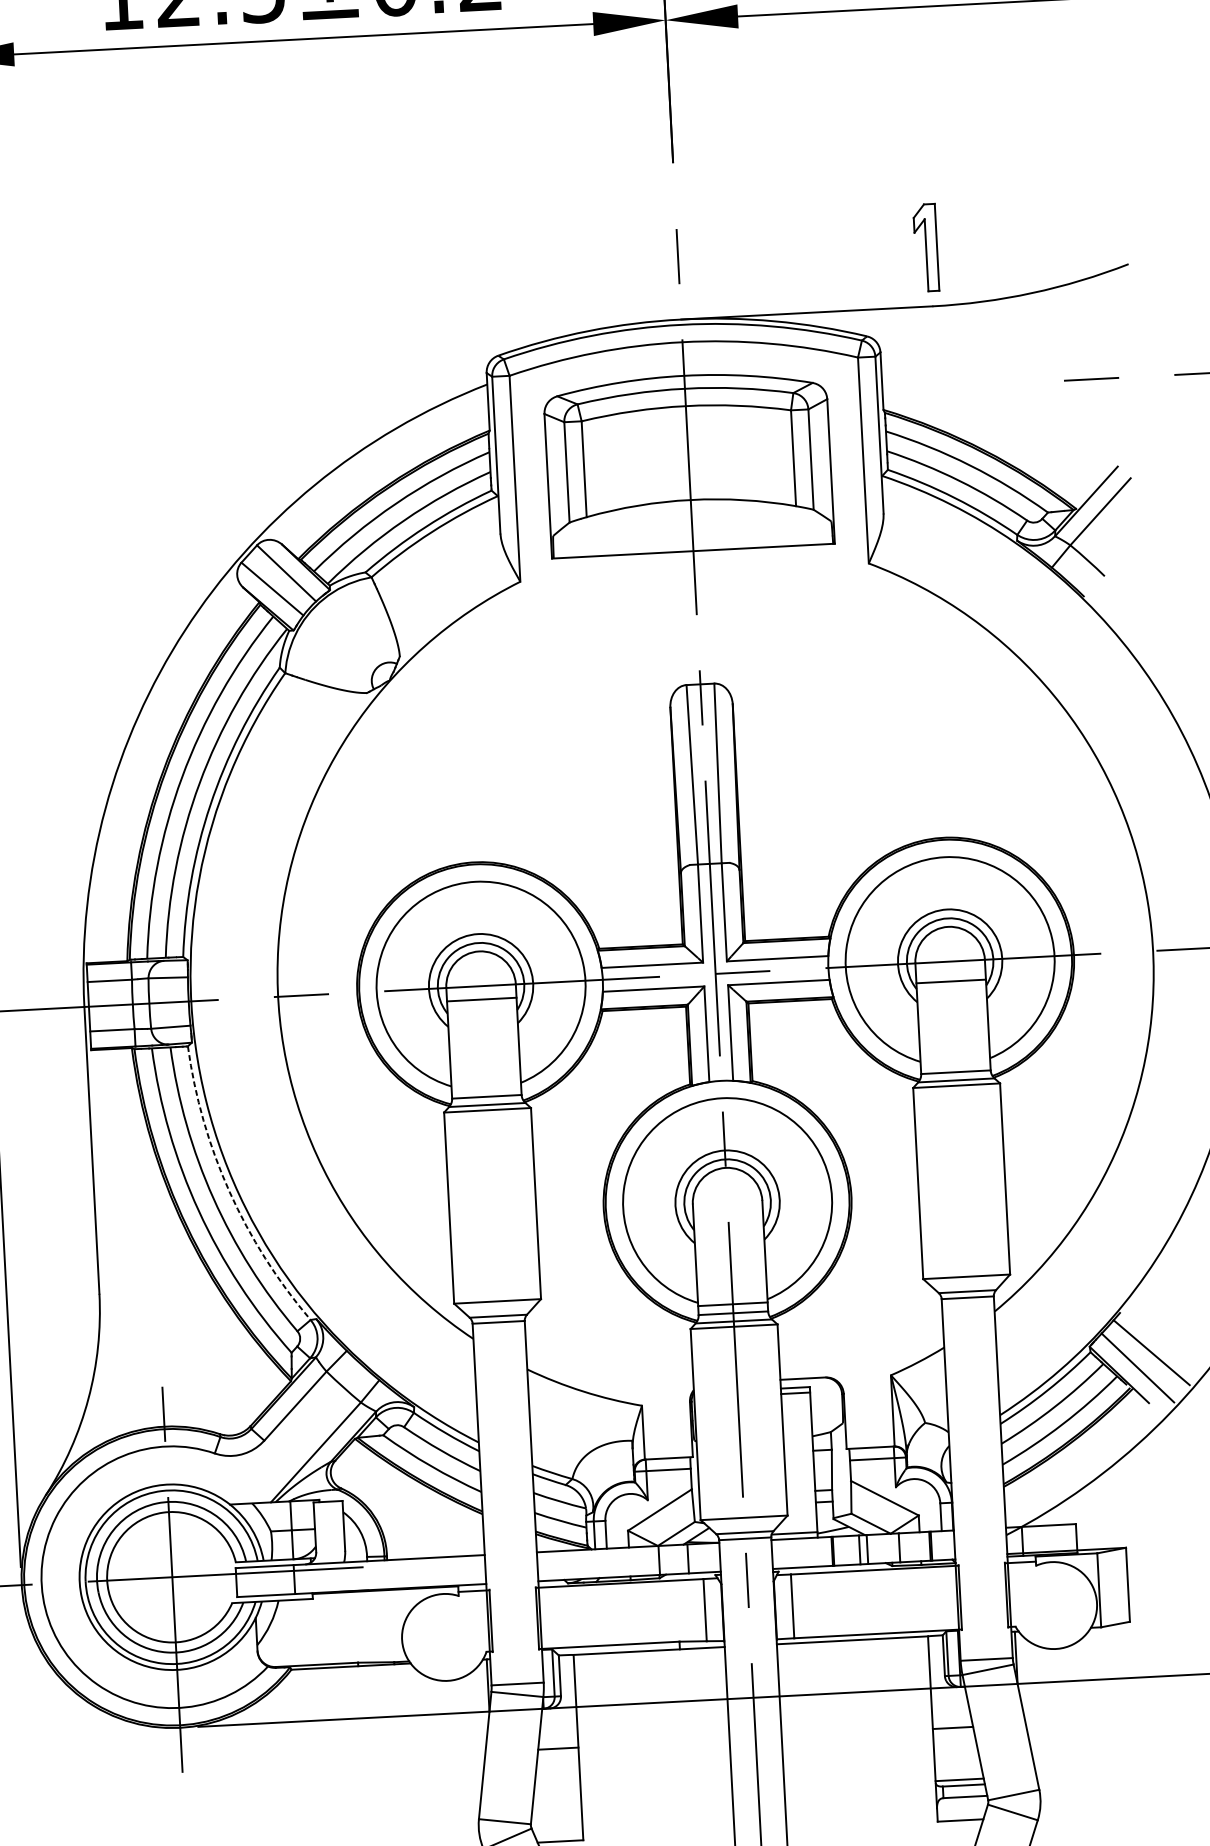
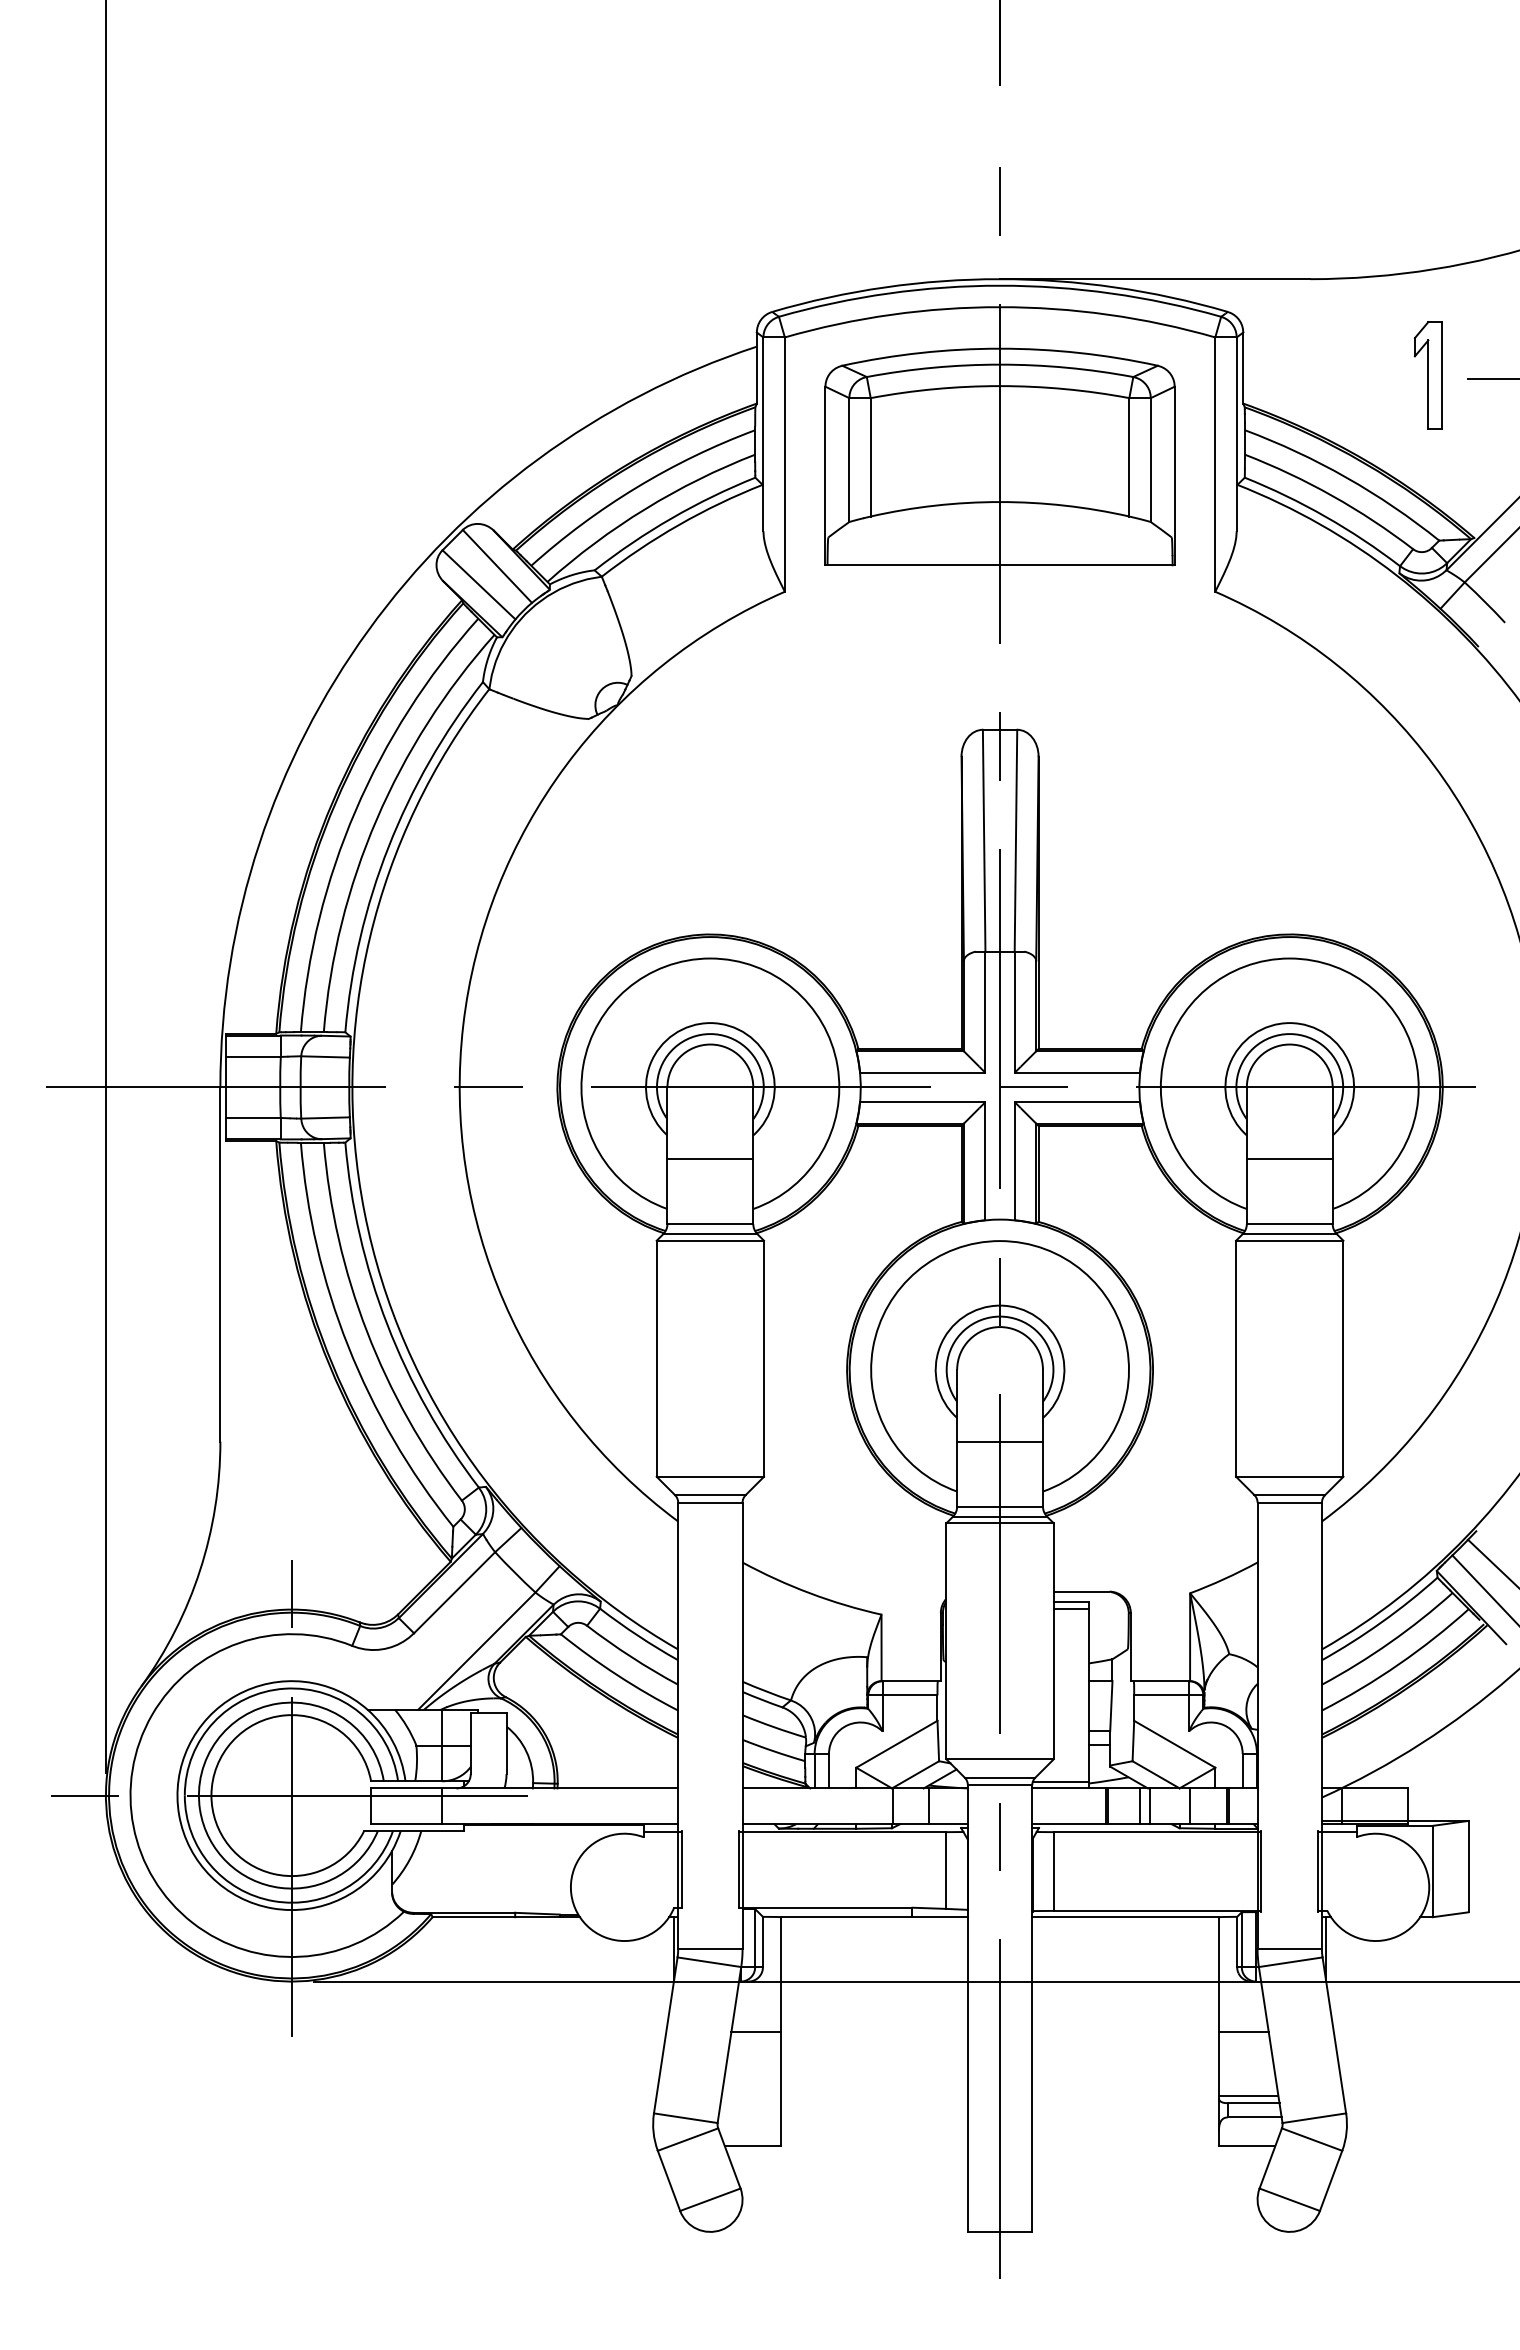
part: (925, 247) -> (1427, 375), moved
line: (950, 981) -> (1289, 1158), moved
line: (481, 999) -> (710, 1158), moved
arc: (229, 1191) -> (387, 1324), dashed -> solid
line: (732, 1304) -> (999, 1441), moved

